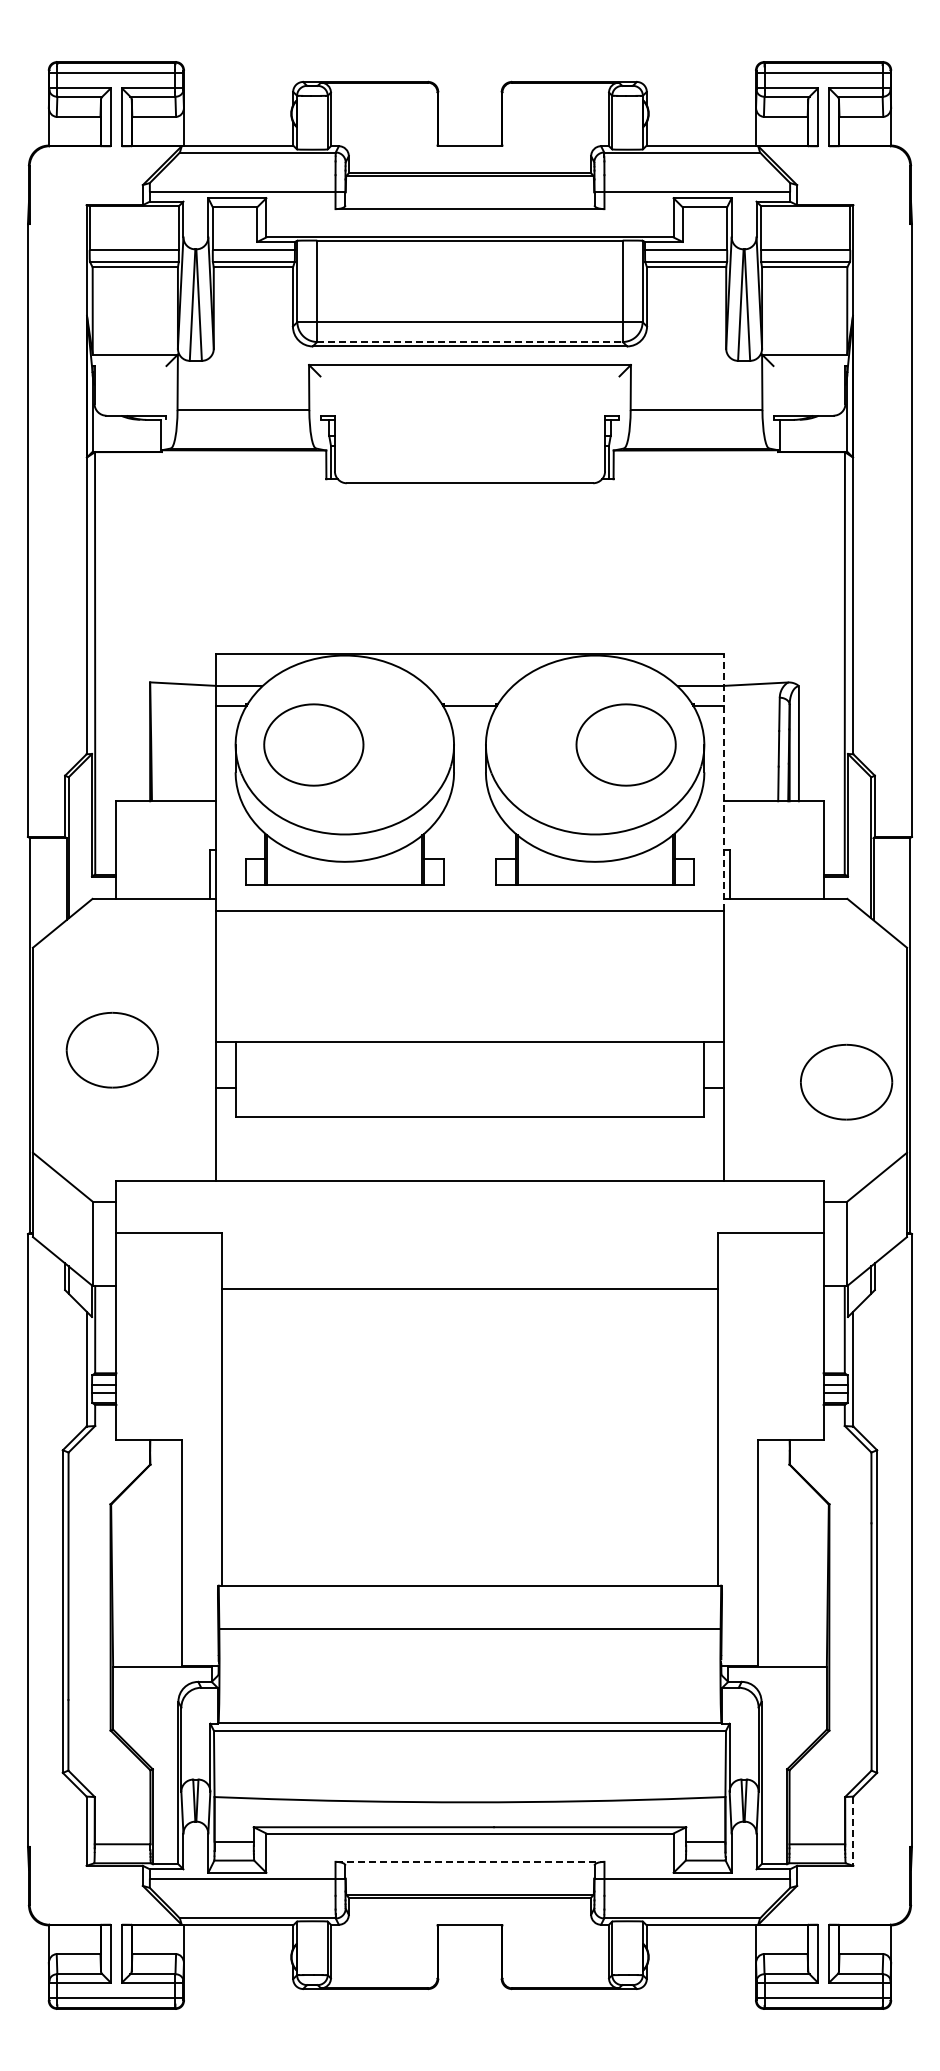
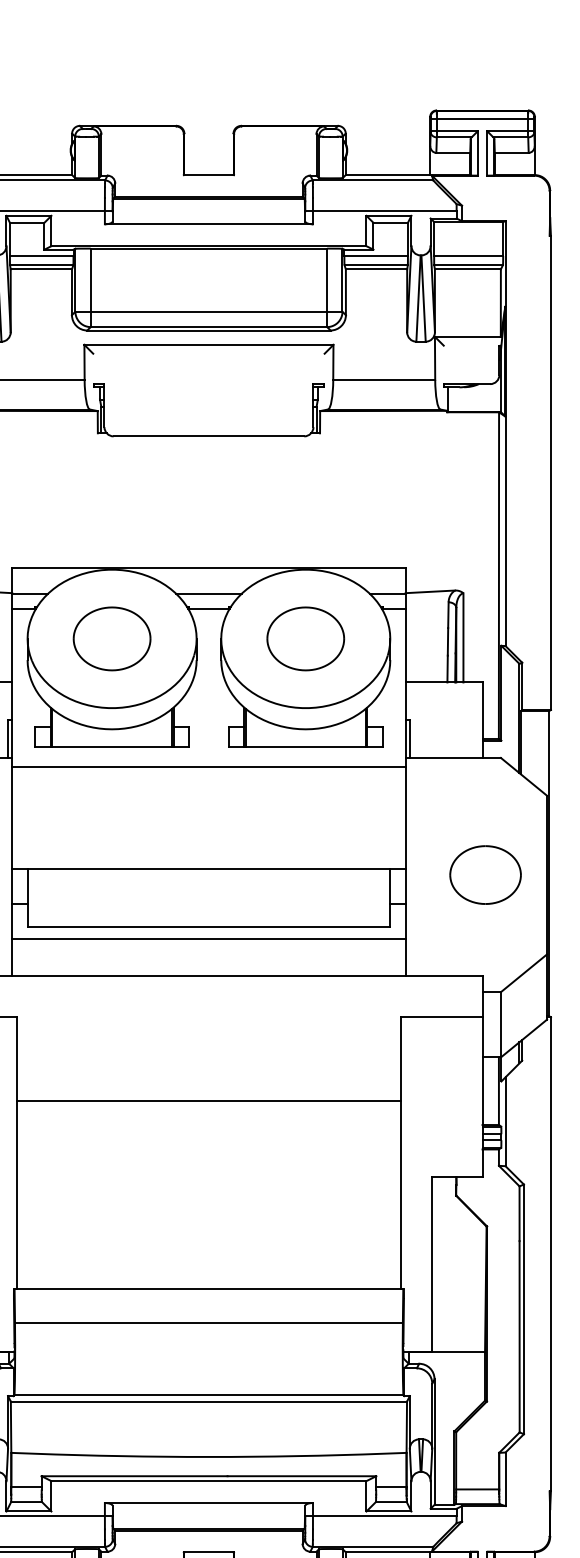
line: (470, 341) -> (209, 326), dashed -> solid
line: (469, 686) -> (208, 593), added
part: (313, 744) -> (111, 638), moved
part: (625, 744) -> (305, 638), moved
line: (724, 782) -> (405, 667), dashed -> solid
part: (846, 1081) -> (485, 874), moved
line: (469, 1133) -> (208, 939), added
line: (469, 1289) -> (208, 1101), moved
line: (853, 1831) -> (505, 1479), dashed -> solid
line: (470, 1861) -> (209, 1502), dashed -> solid

